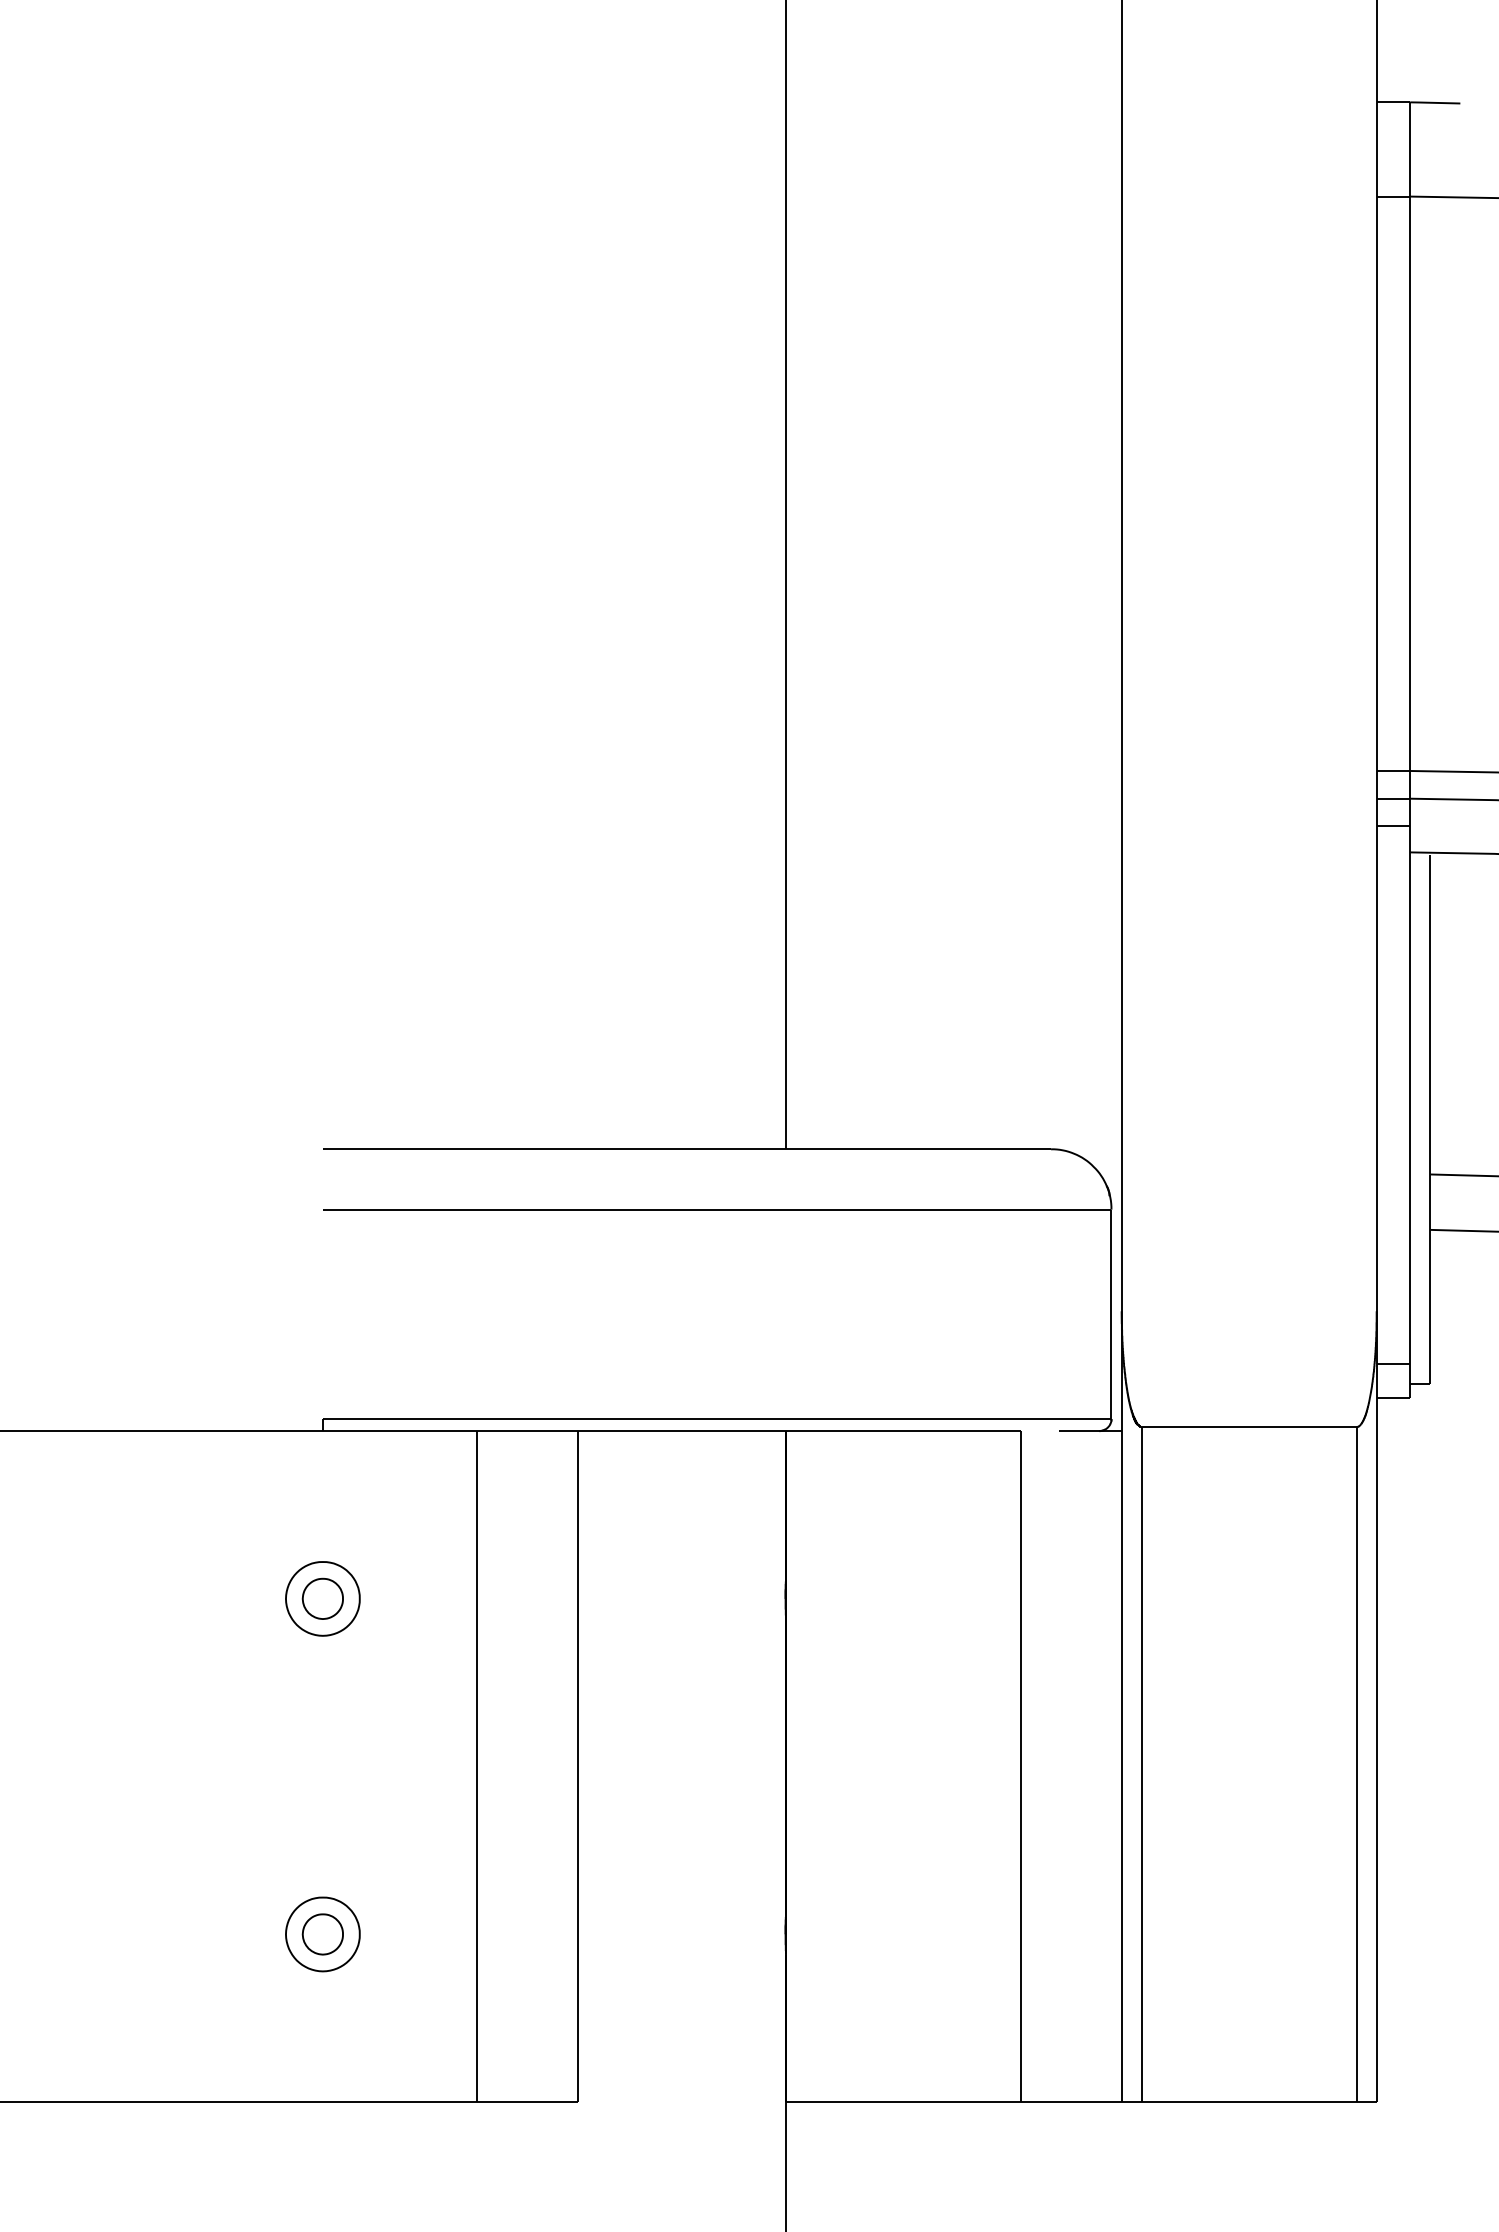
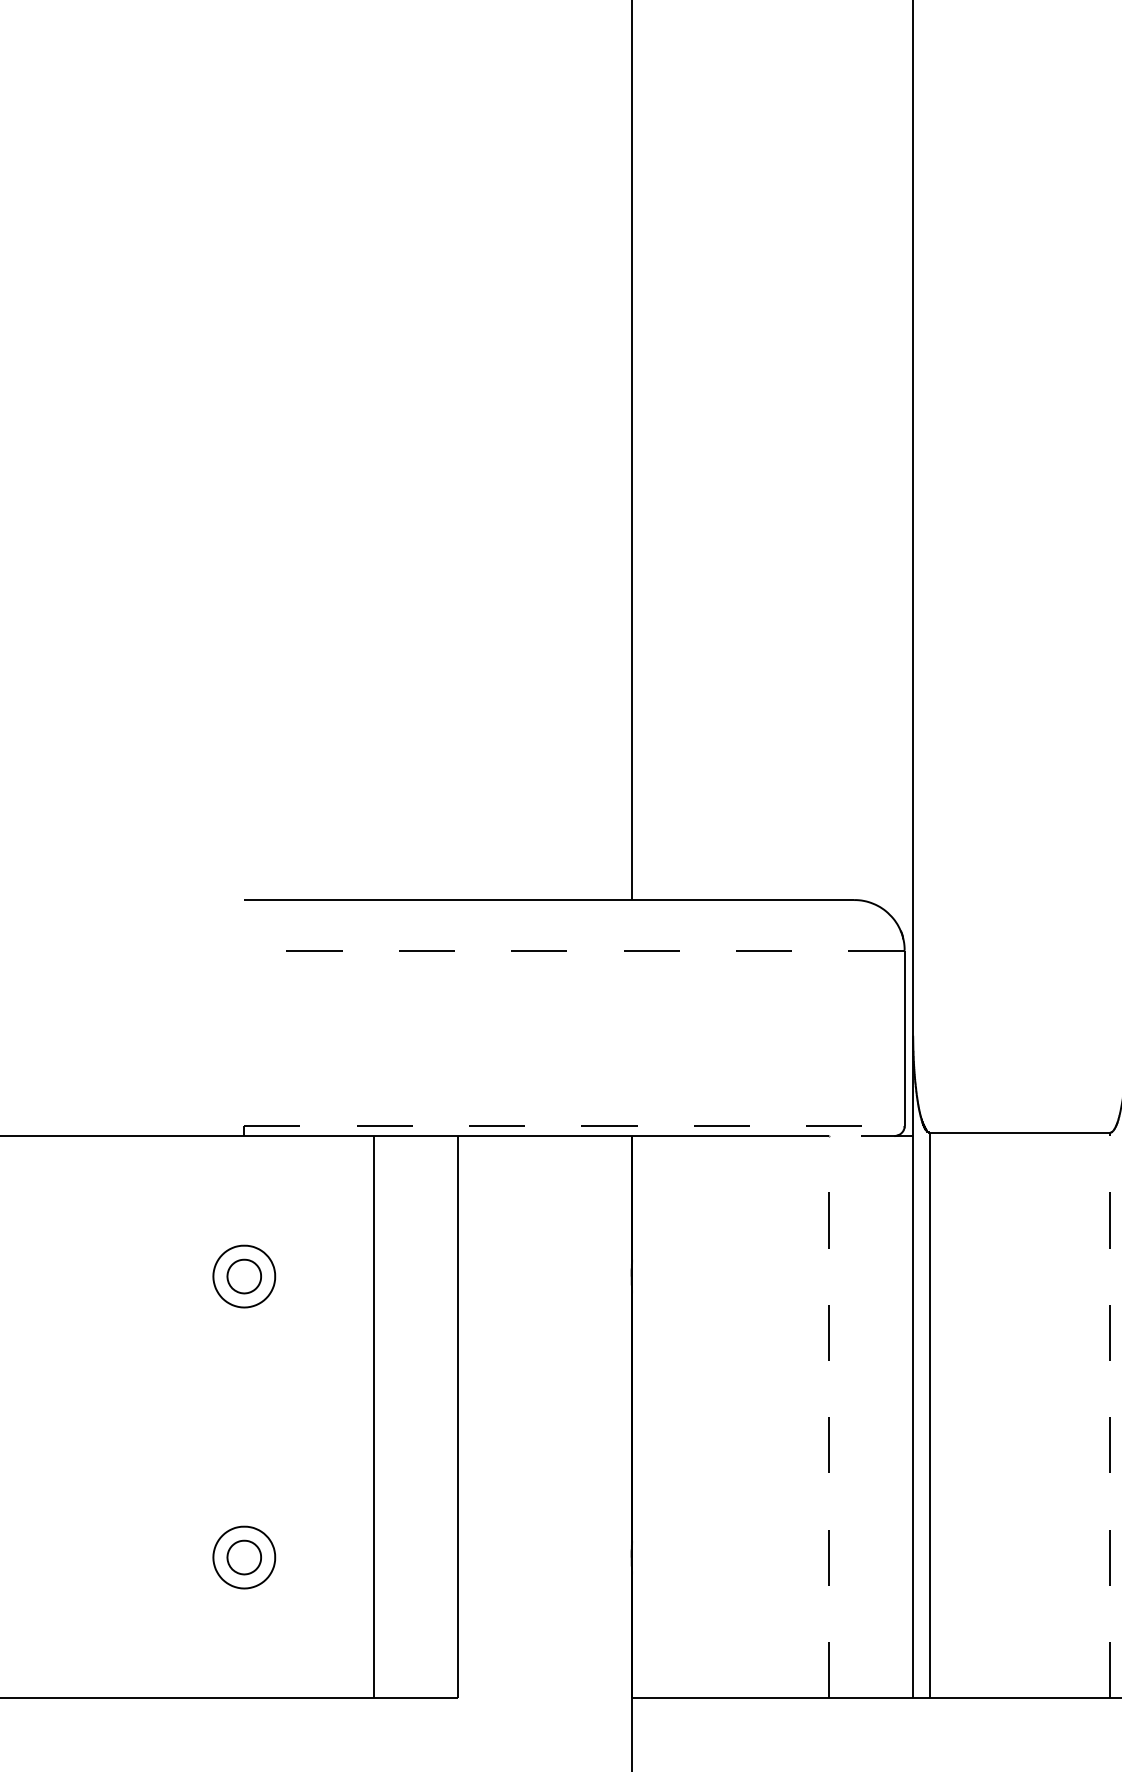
line: (716, 1209) -> (573, 950), solid -> dashed
line: (717, 1419) -> (574, 1126), solid -> dashed
line: (1356, 1764) -> (1109, 1415), solid -> dashed
line: (1020, 1766) -> (828, 1416), solid -> dashed

